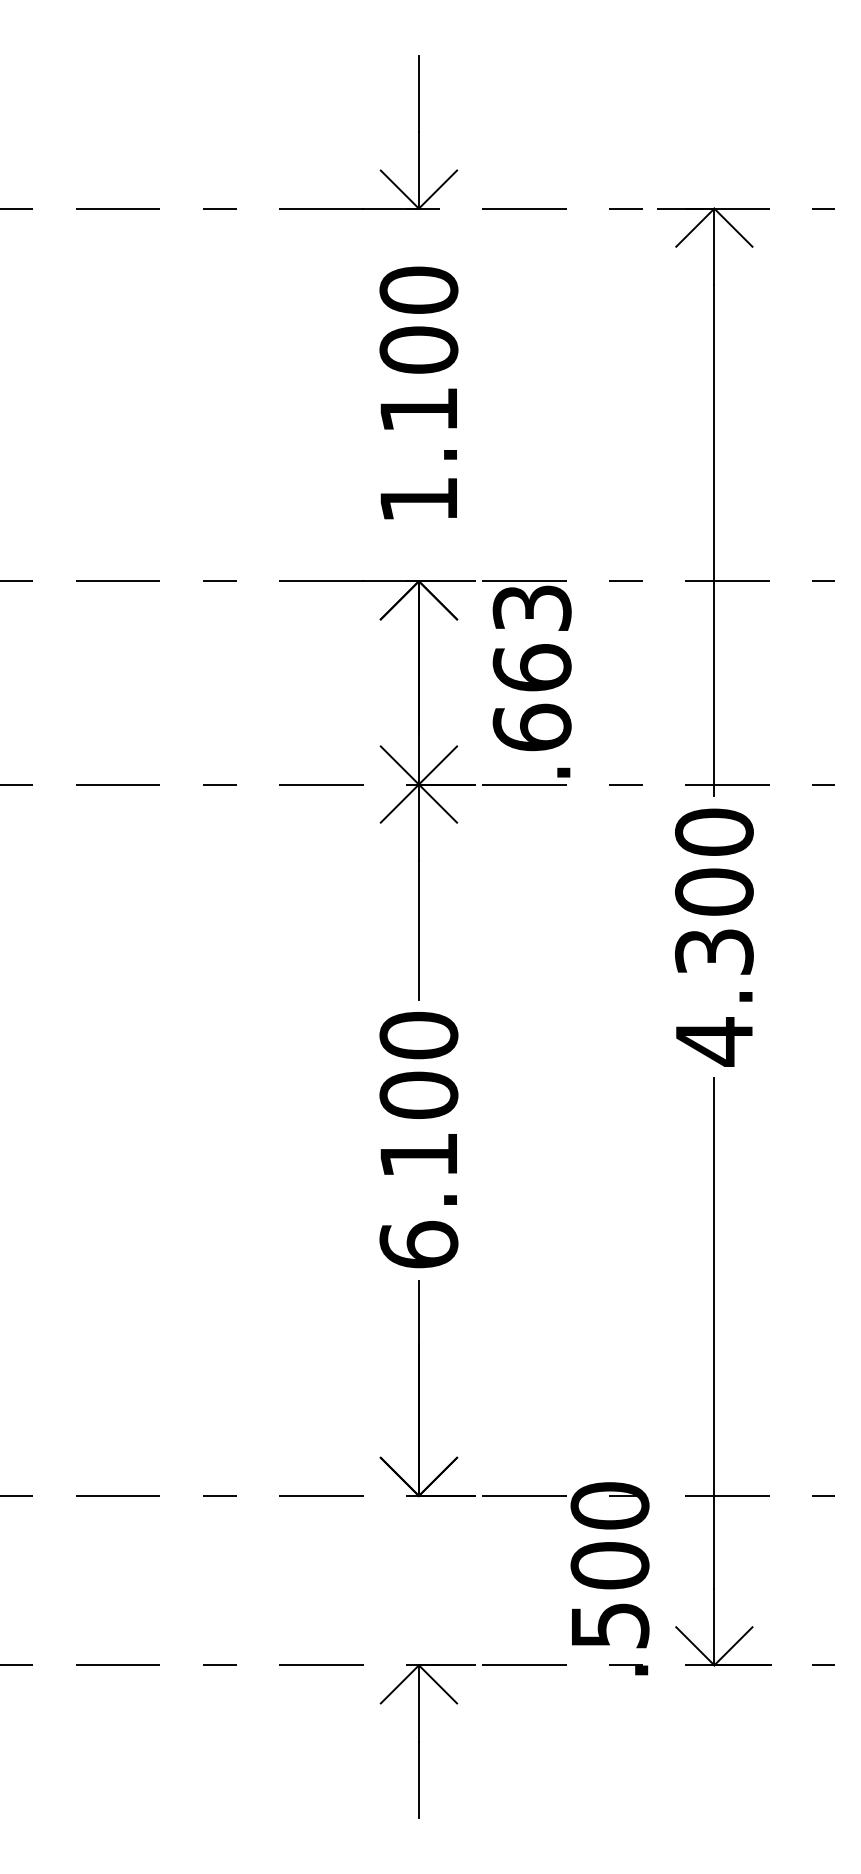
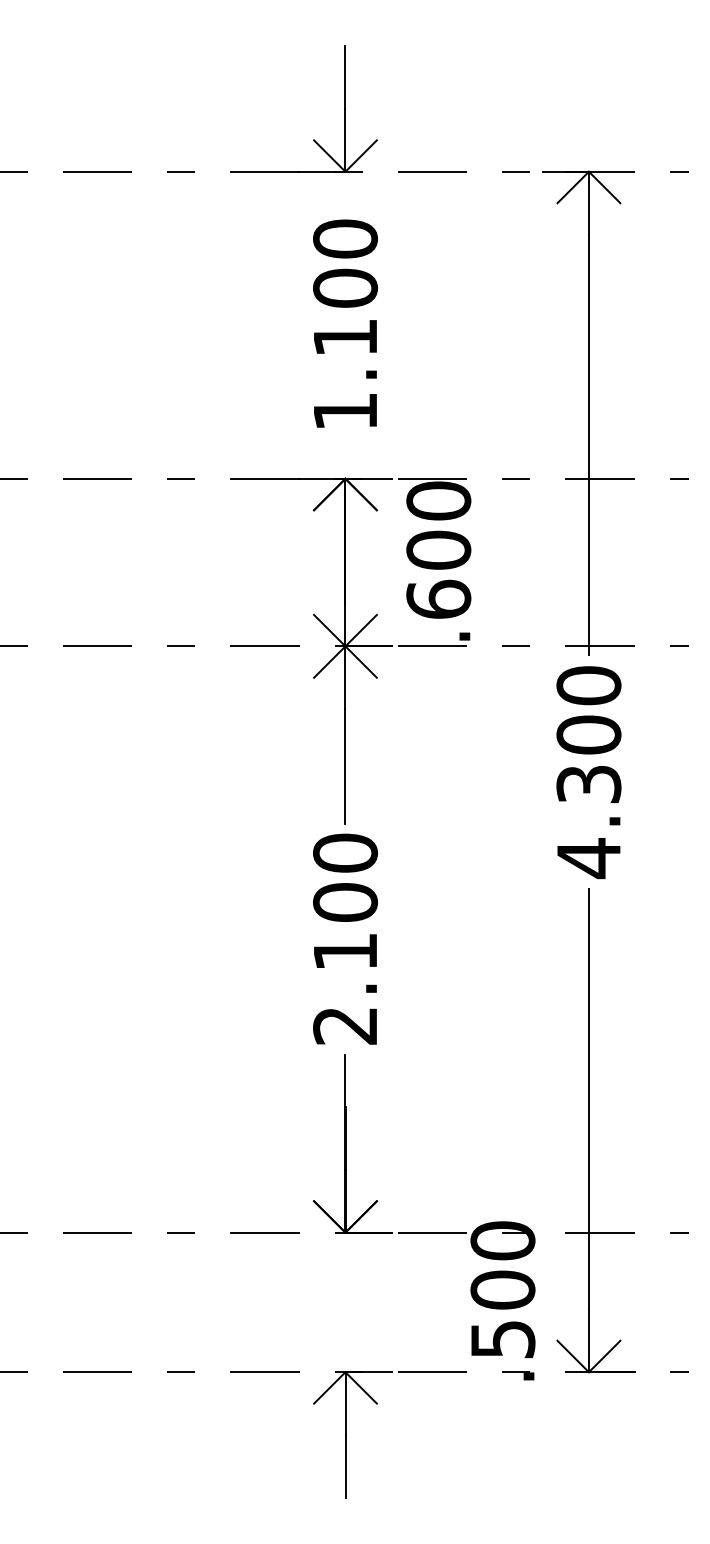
text: (531, 637) -> (438, 525), .663 -> .600
text: (418, 1244) -> (345, 1025), 6.100 -> 2.100

